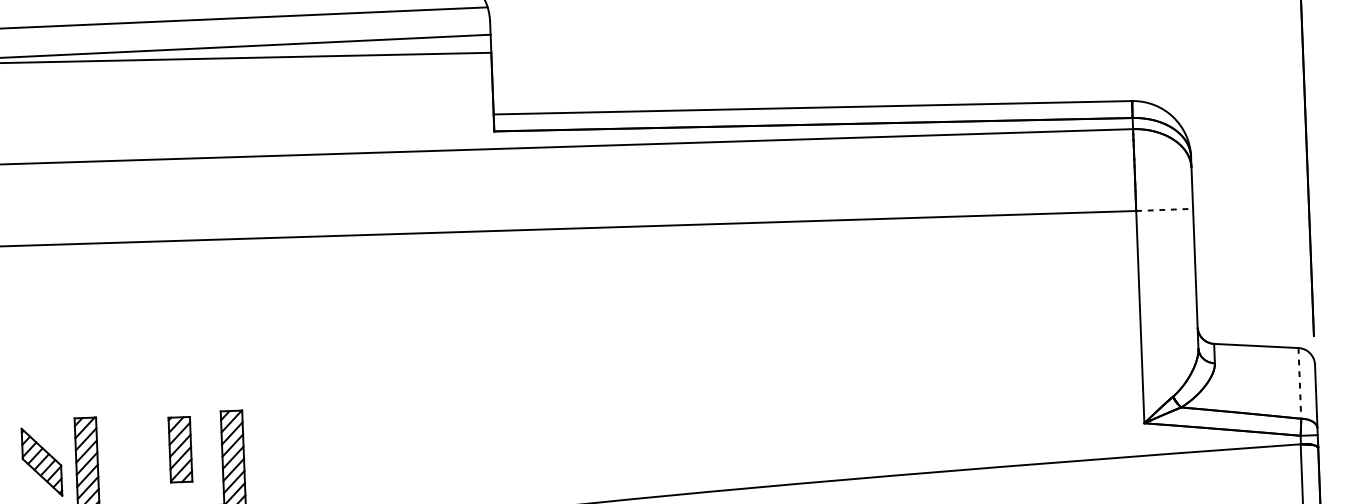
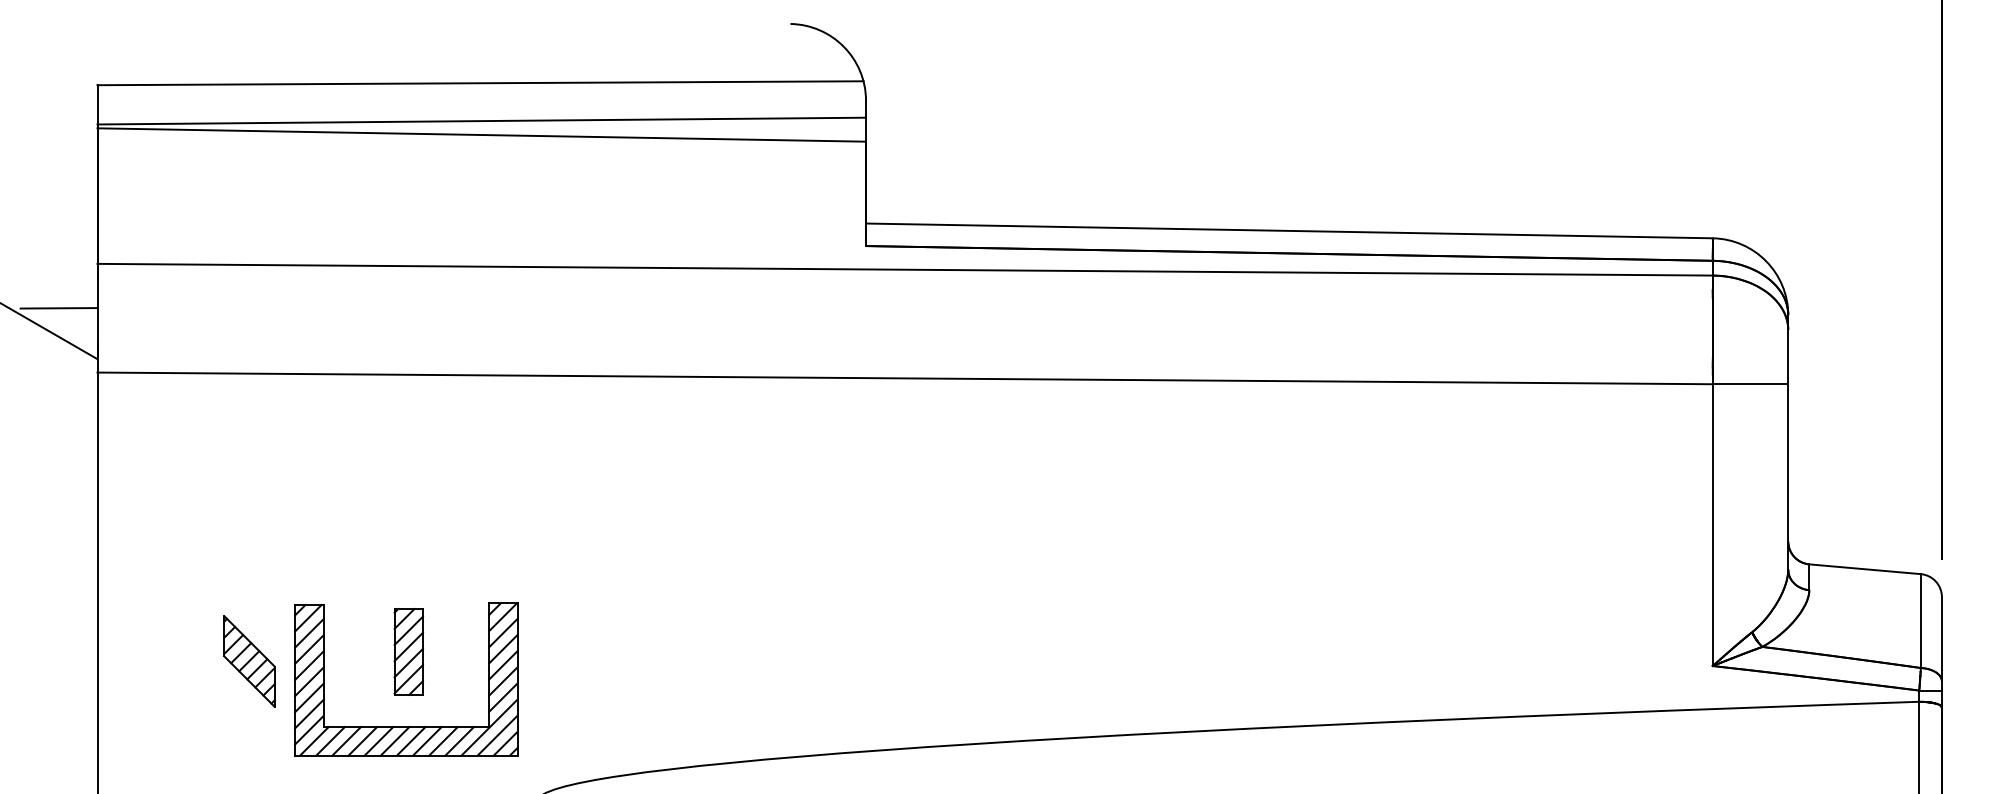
line: (1164, 210) -> (1750, 384), dashed -> solid
line: (1299, 383) -> (1920, 621), dashed -> solid
part: (180, 449) -> (408, 651), moved

